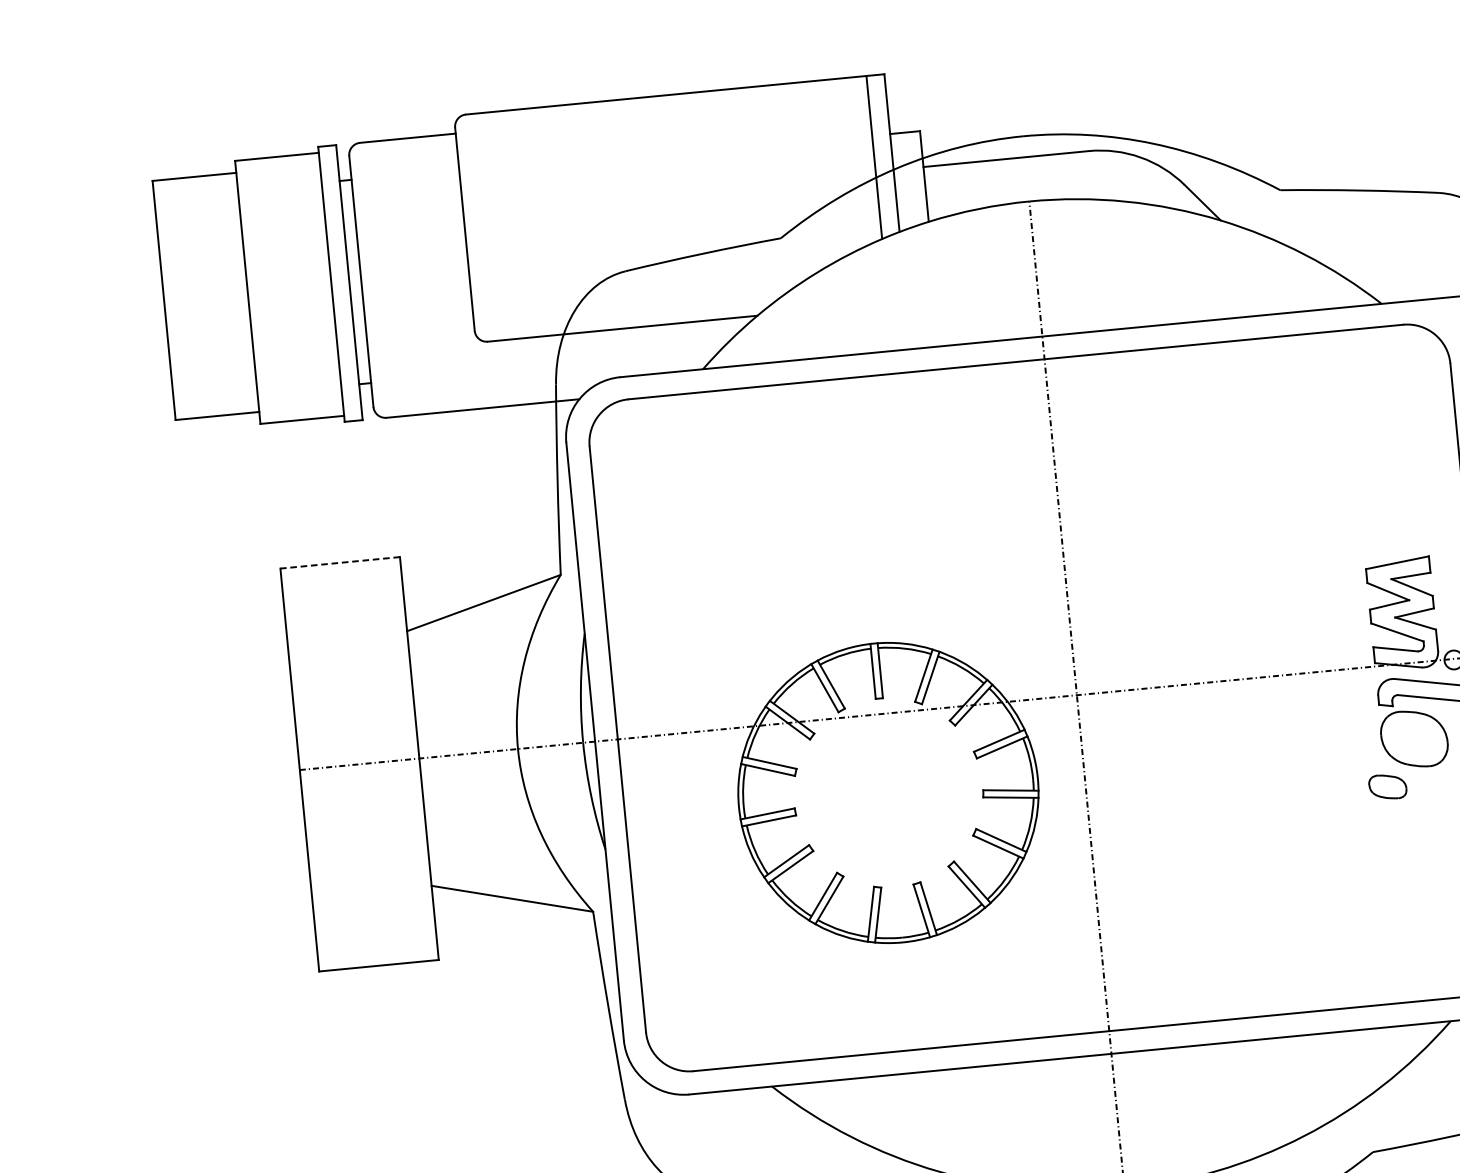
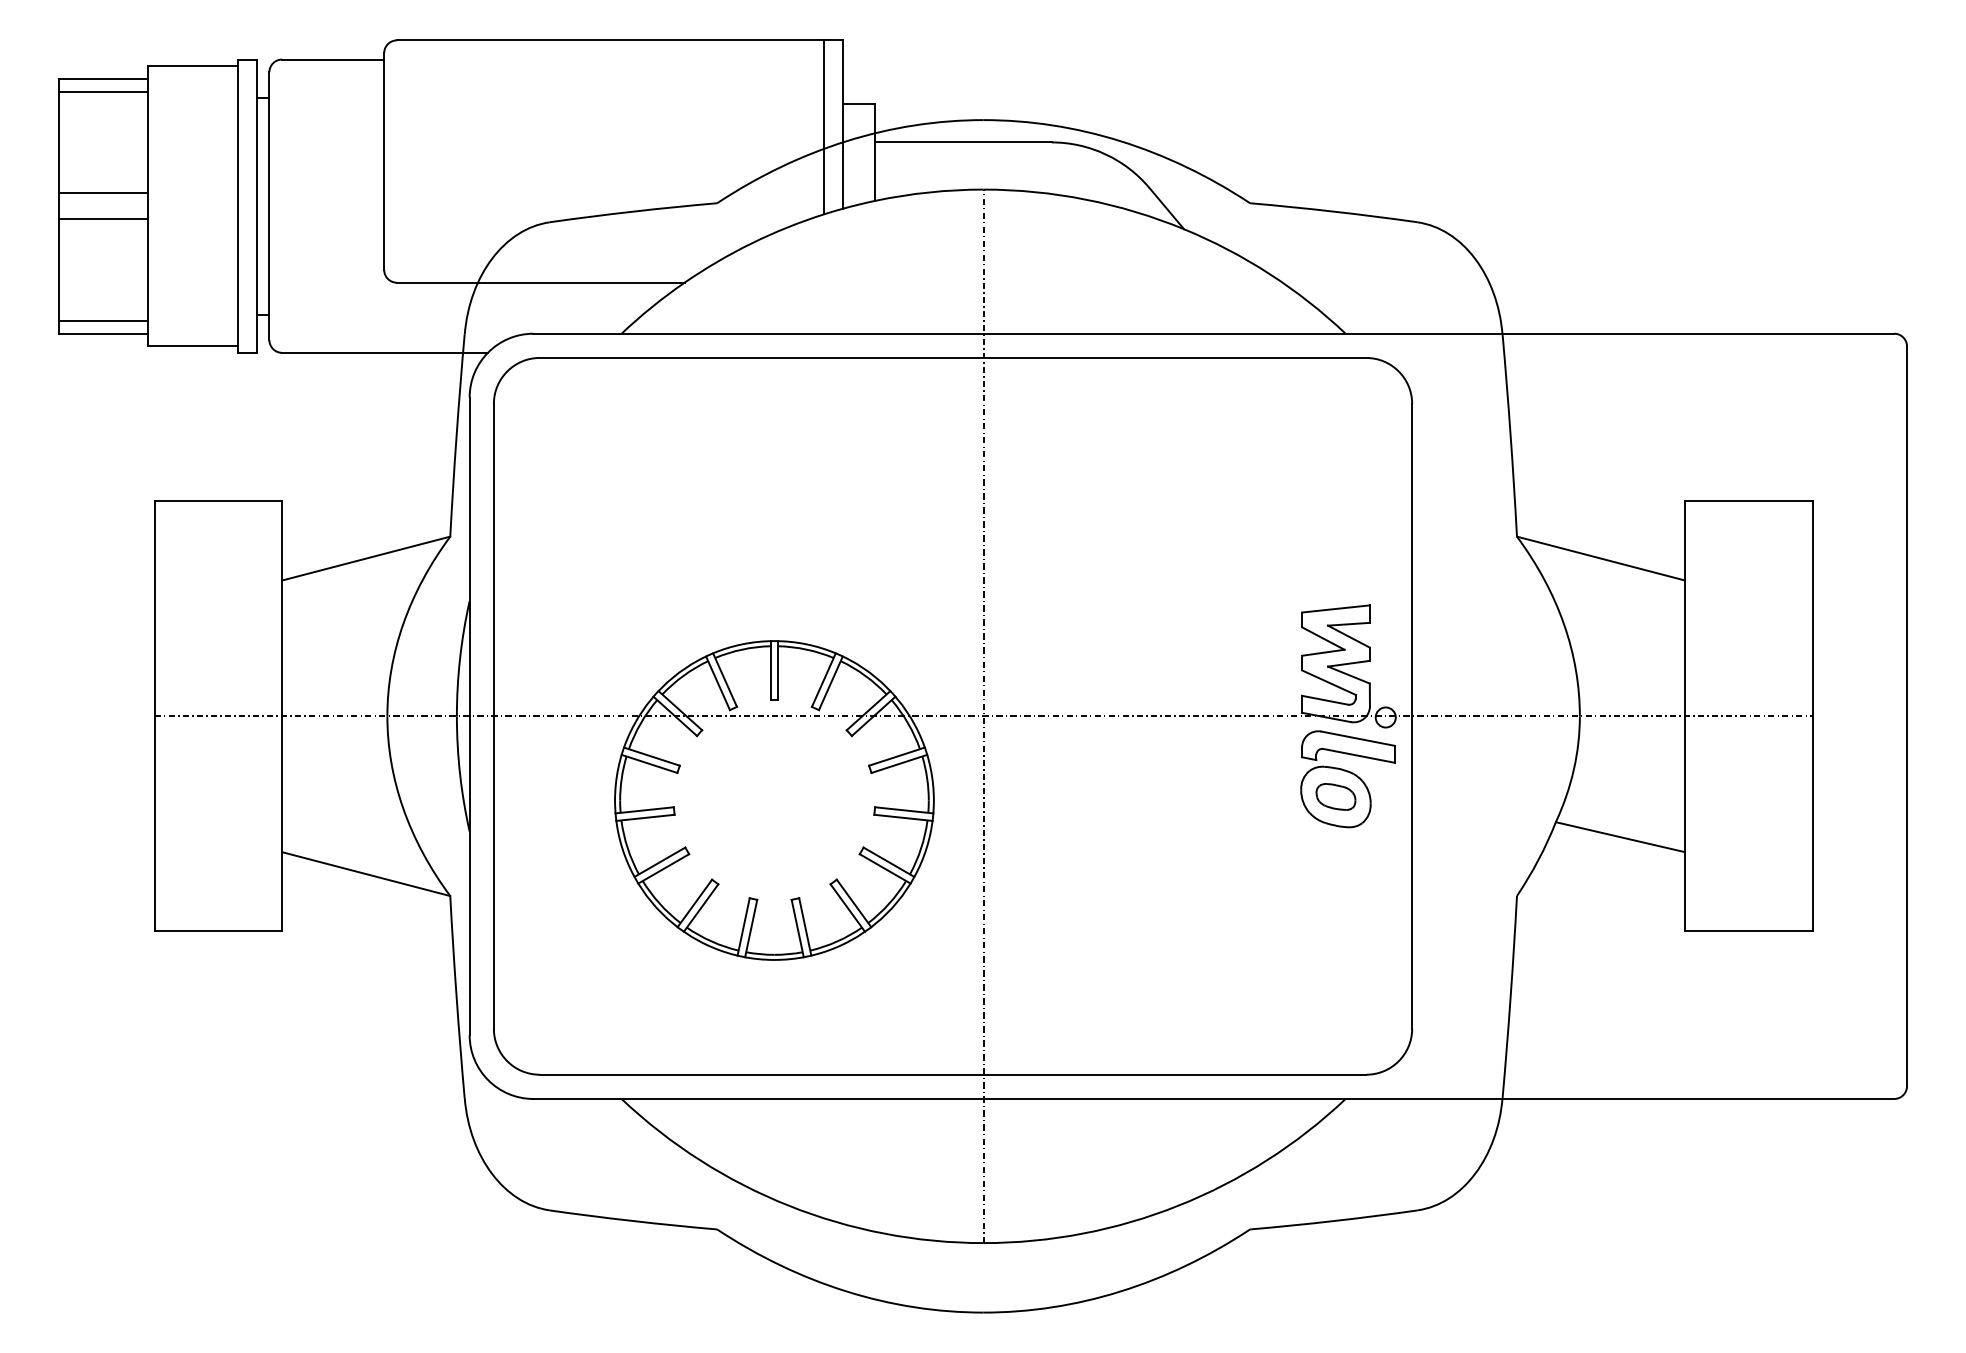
line: (195, 188) -> (103, 91), added
line: (204, 284) -> (103, 193), added
line: (207, 308) -> (103, 219), added
line: (216, 403) -> (103, 320), added
line: (340, 562) -> (218, 501), dashed -> solid
part: (1387, 786) -> (1335, 796), moved

